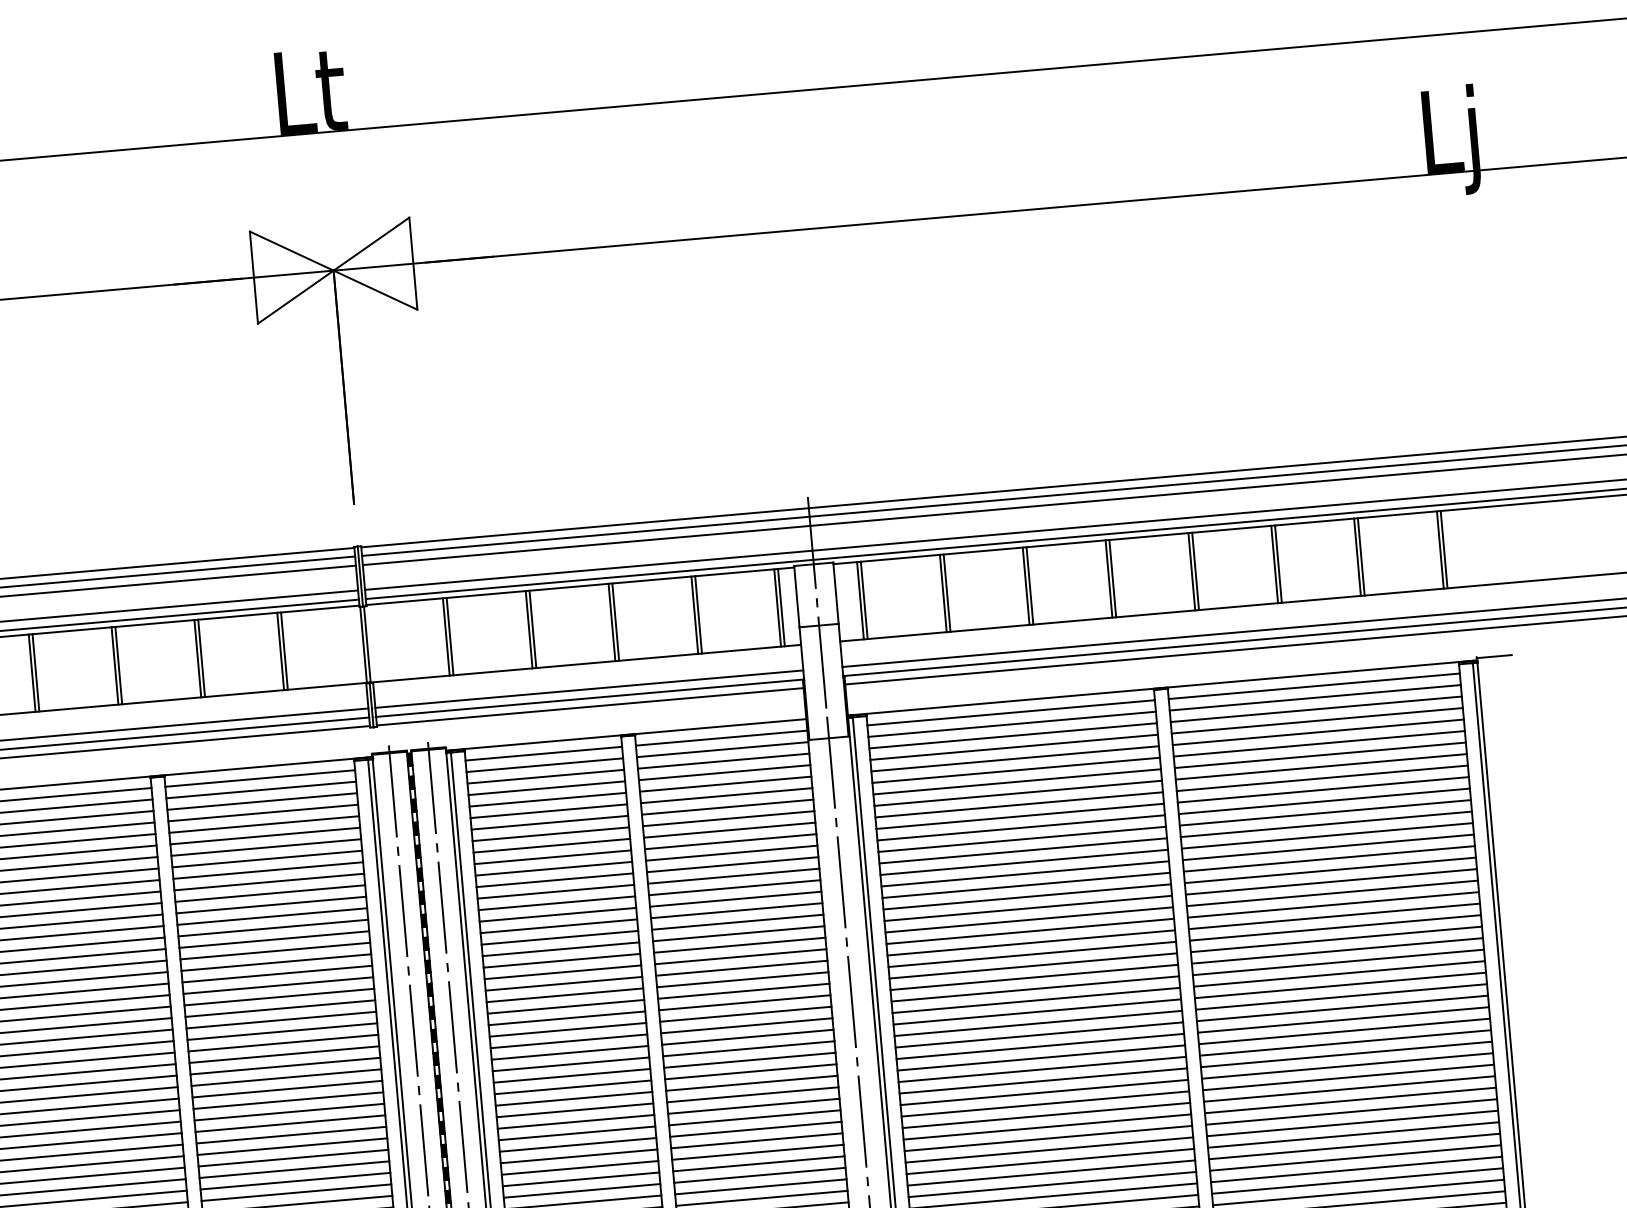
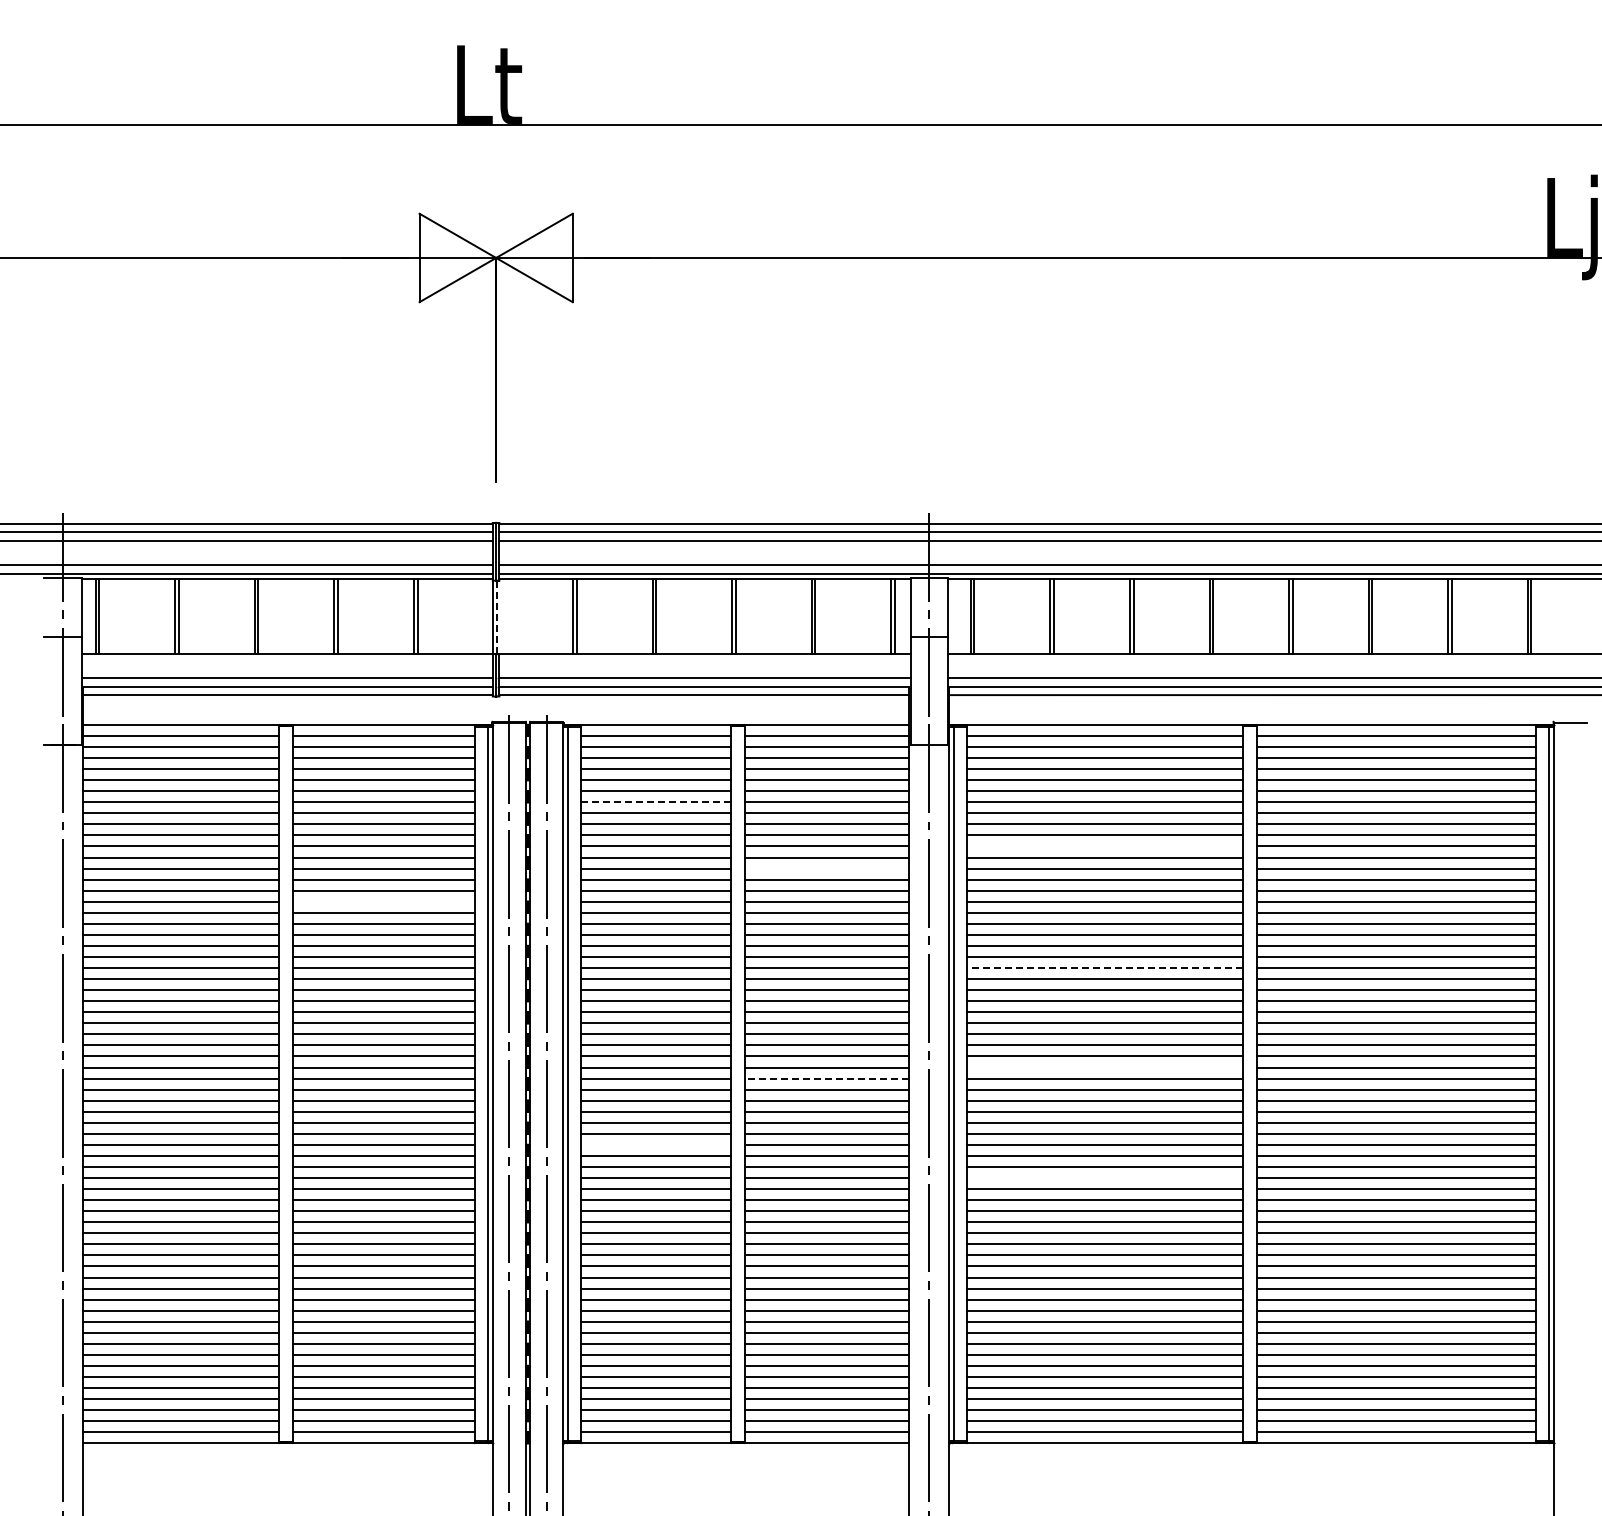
line: (367, 644) -> (497, 617), solid -> dashed
line: (549, 823) -> (655, 802), solid -> dashed
line: (1021, 827) -> (1105, 846), removed
line: (733, 876) -> (826, 868), removed
line: (275, 950) -> (383, 901), removed
line: (1031, 954) -> (1104, 968), solid -> dashed
line: (1041, 1057) -> (1105, 1067), removed
line: (752, 1094) -> (826, 1078), solid -> dashed
line: (1051, 1173) -> (1105, 1178), removed
line: (581, 1178) -> (656, 1144), removed

